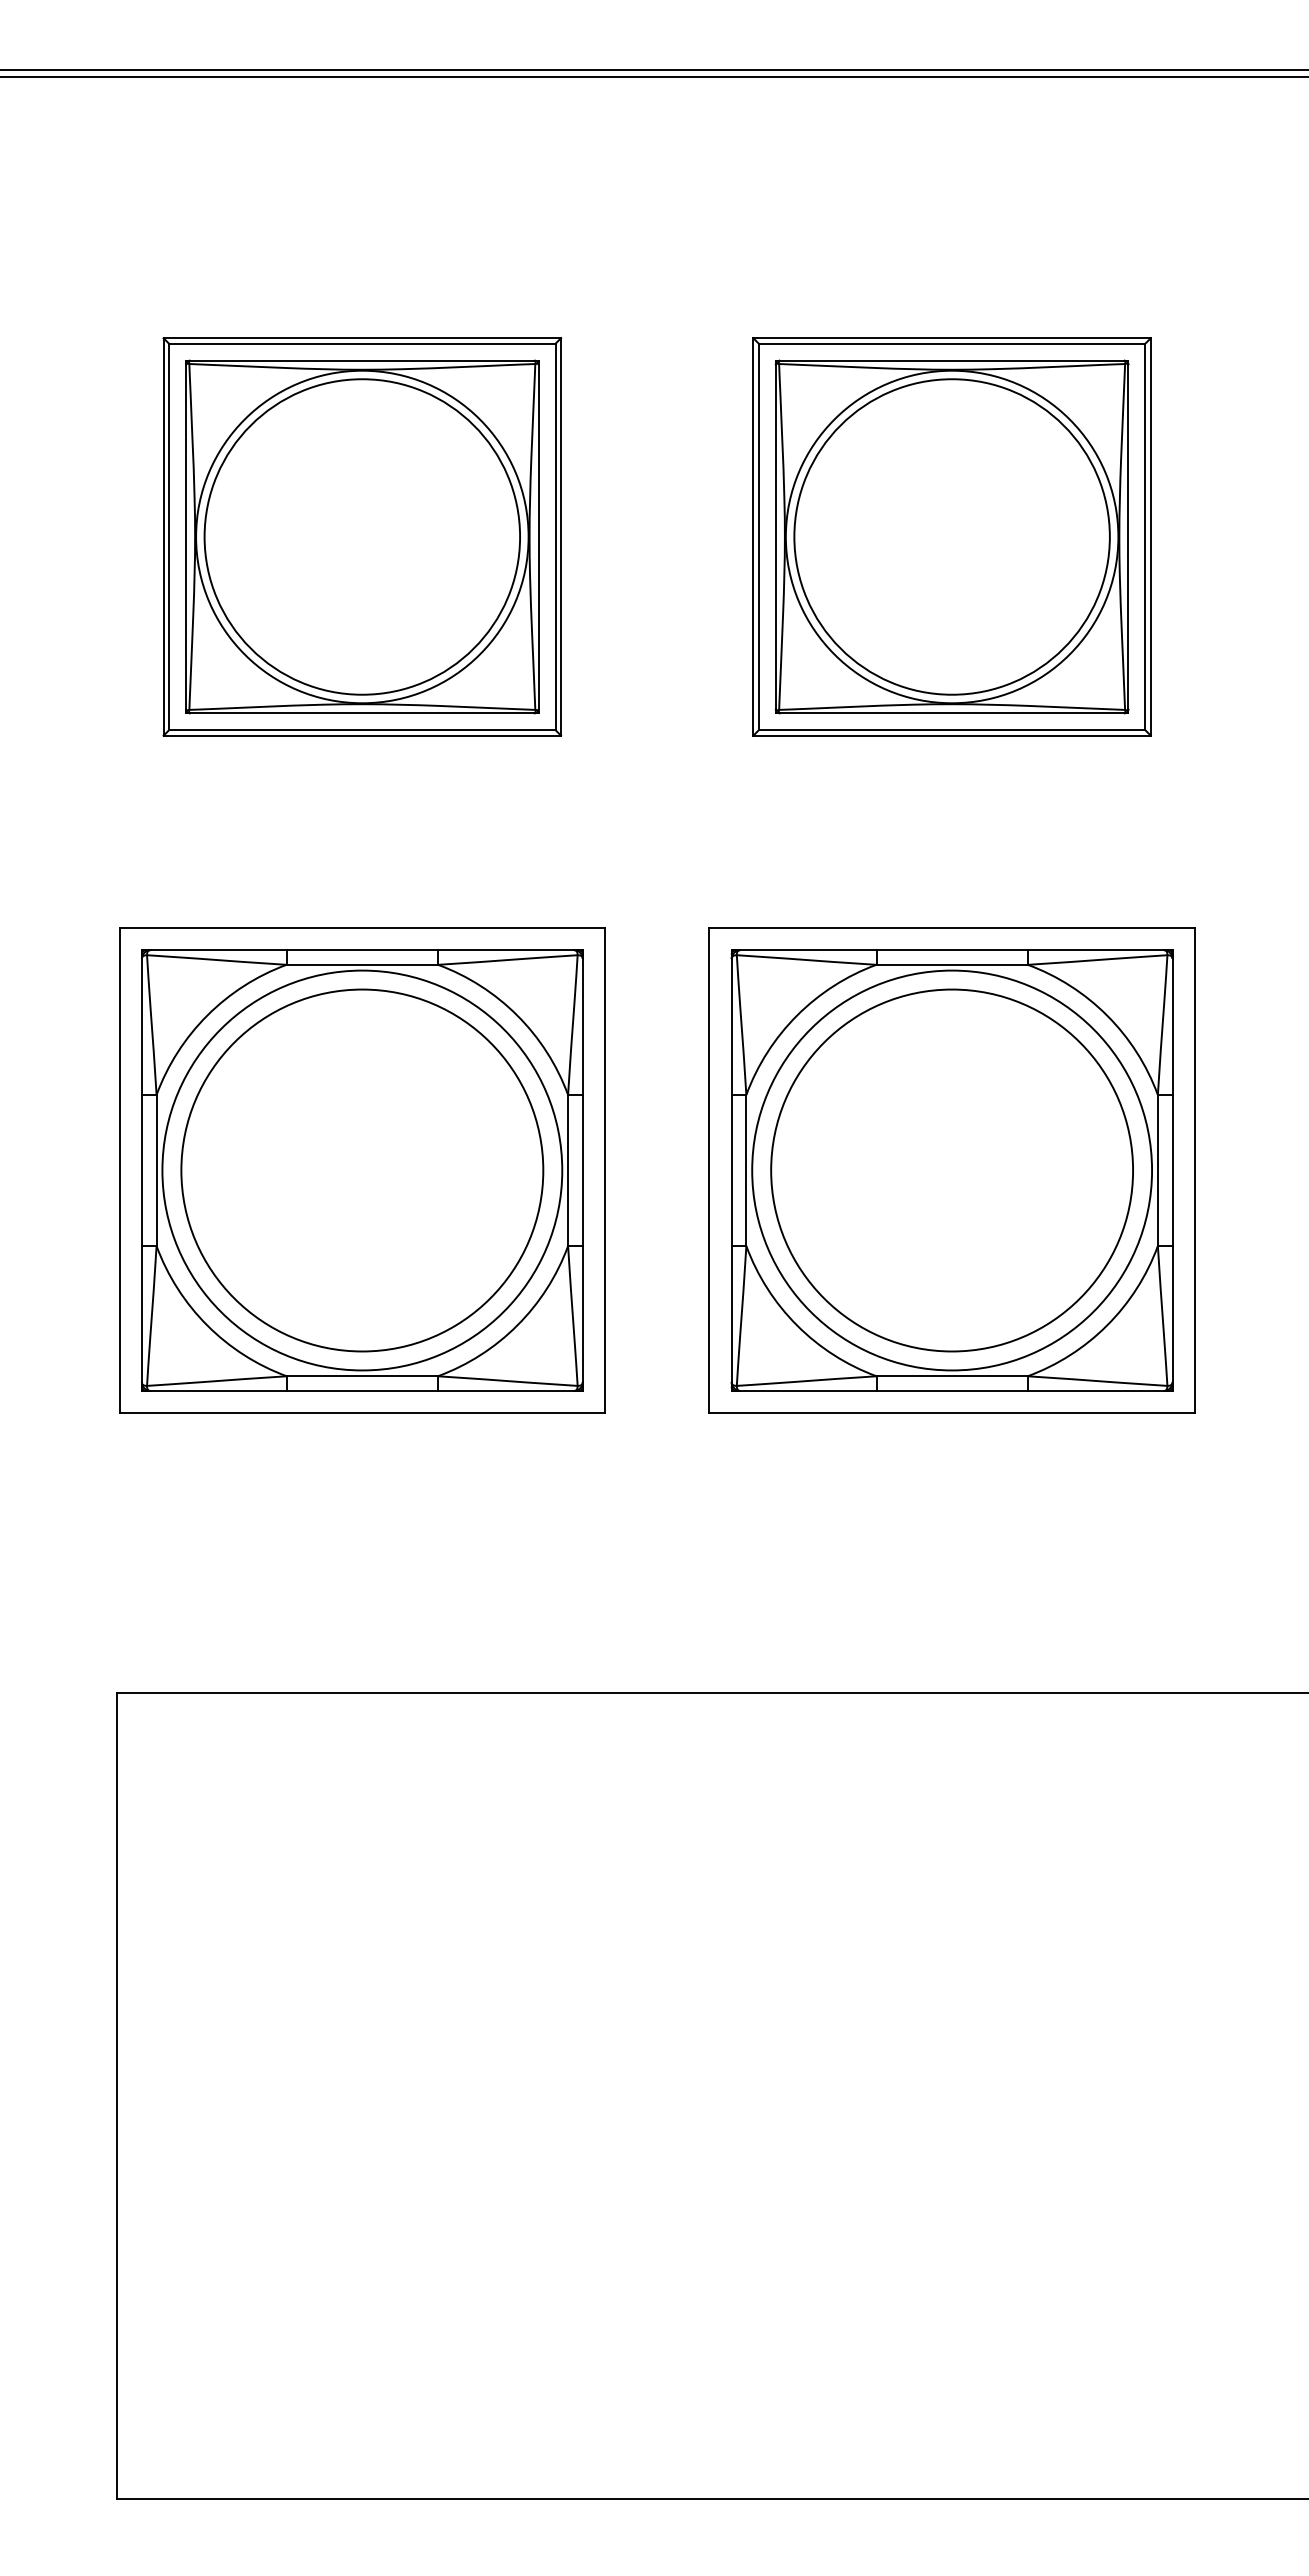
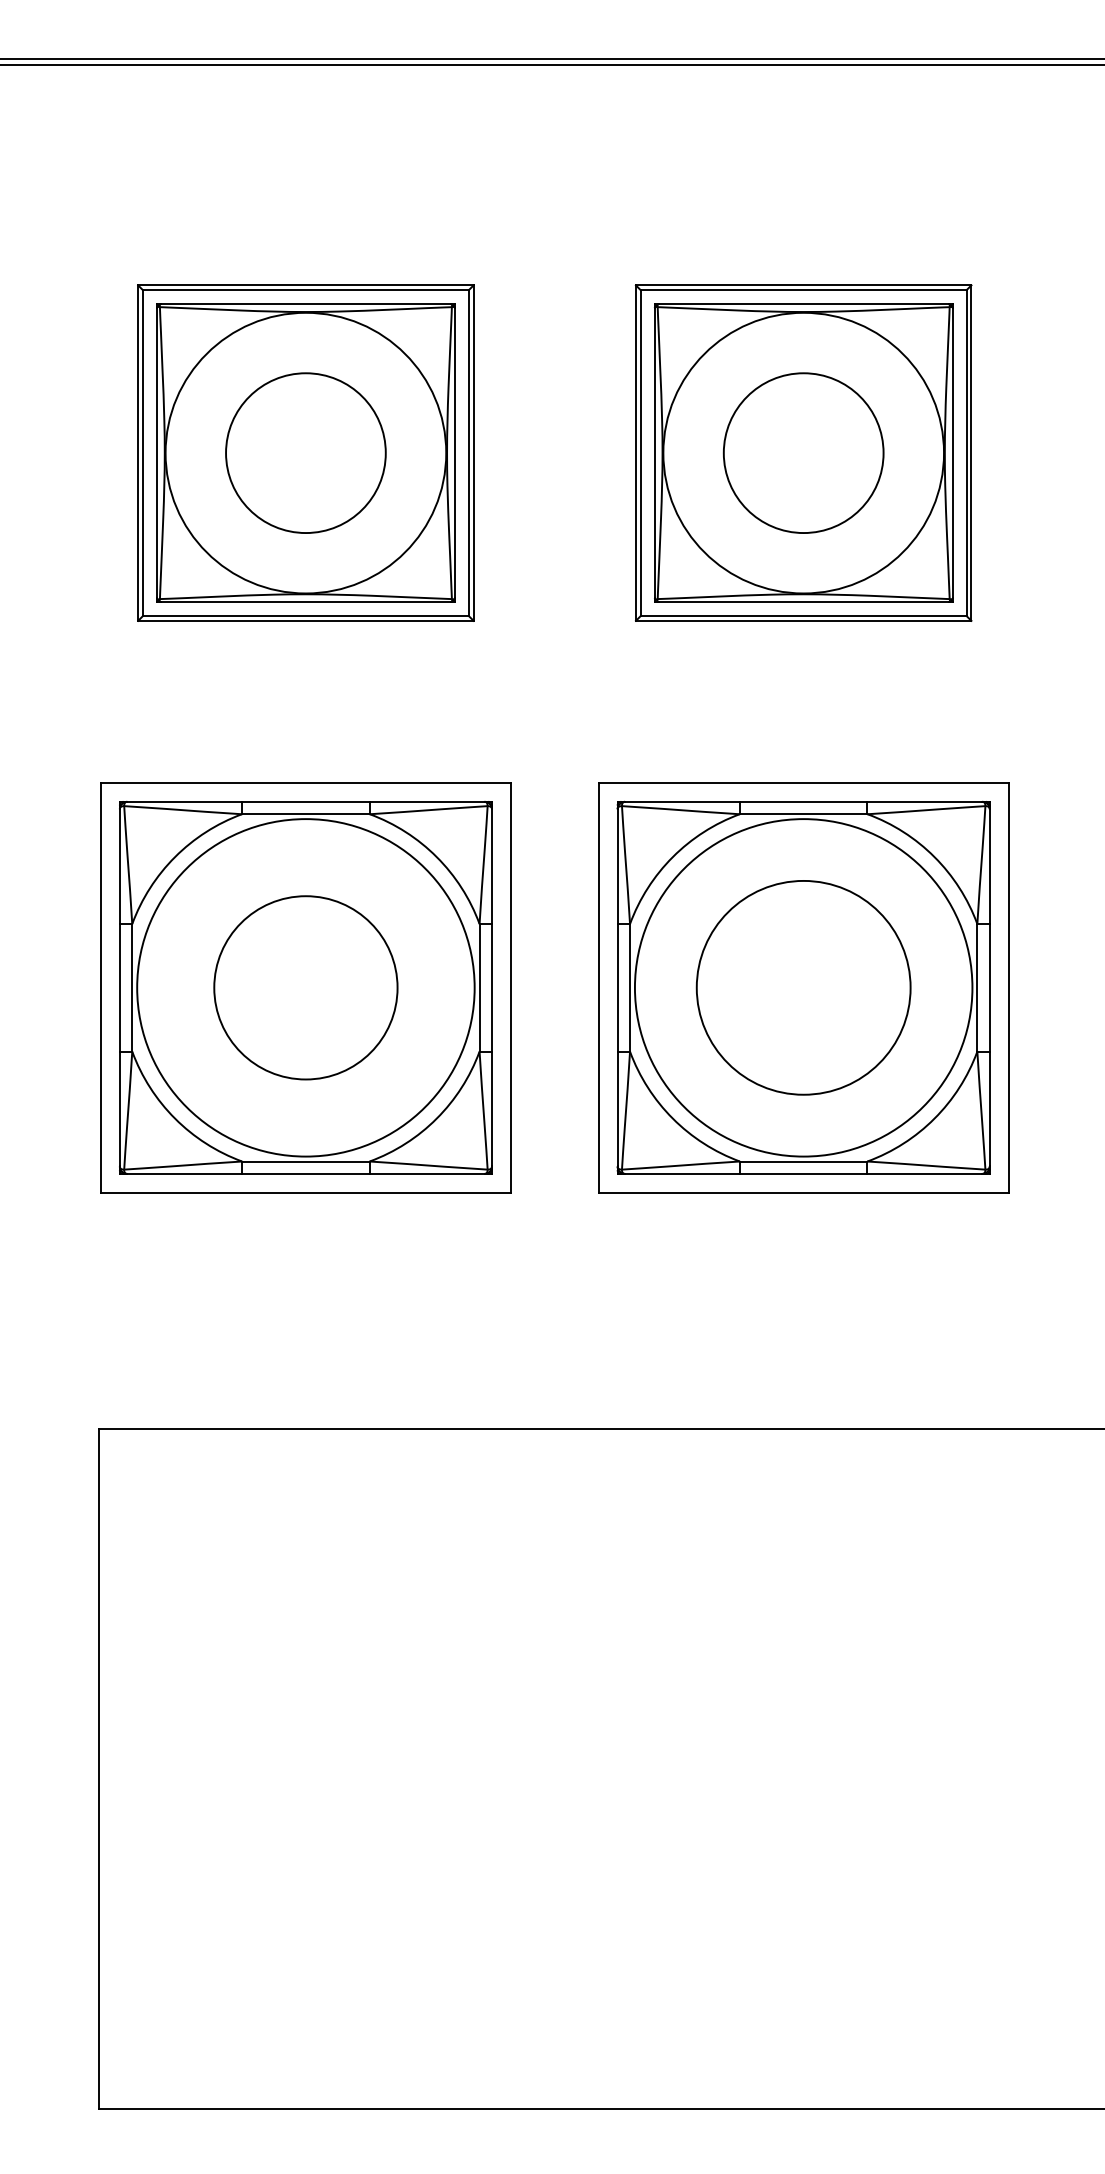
circle: (362, 536) -> (306, 452), size x0.6
circle: (951, 536) -> (803, 452), size x0.6
circle: (362, 1170) -> (306, 987), size x0.6
circle: (952, 1170) -> (804, 987), size x0.7

